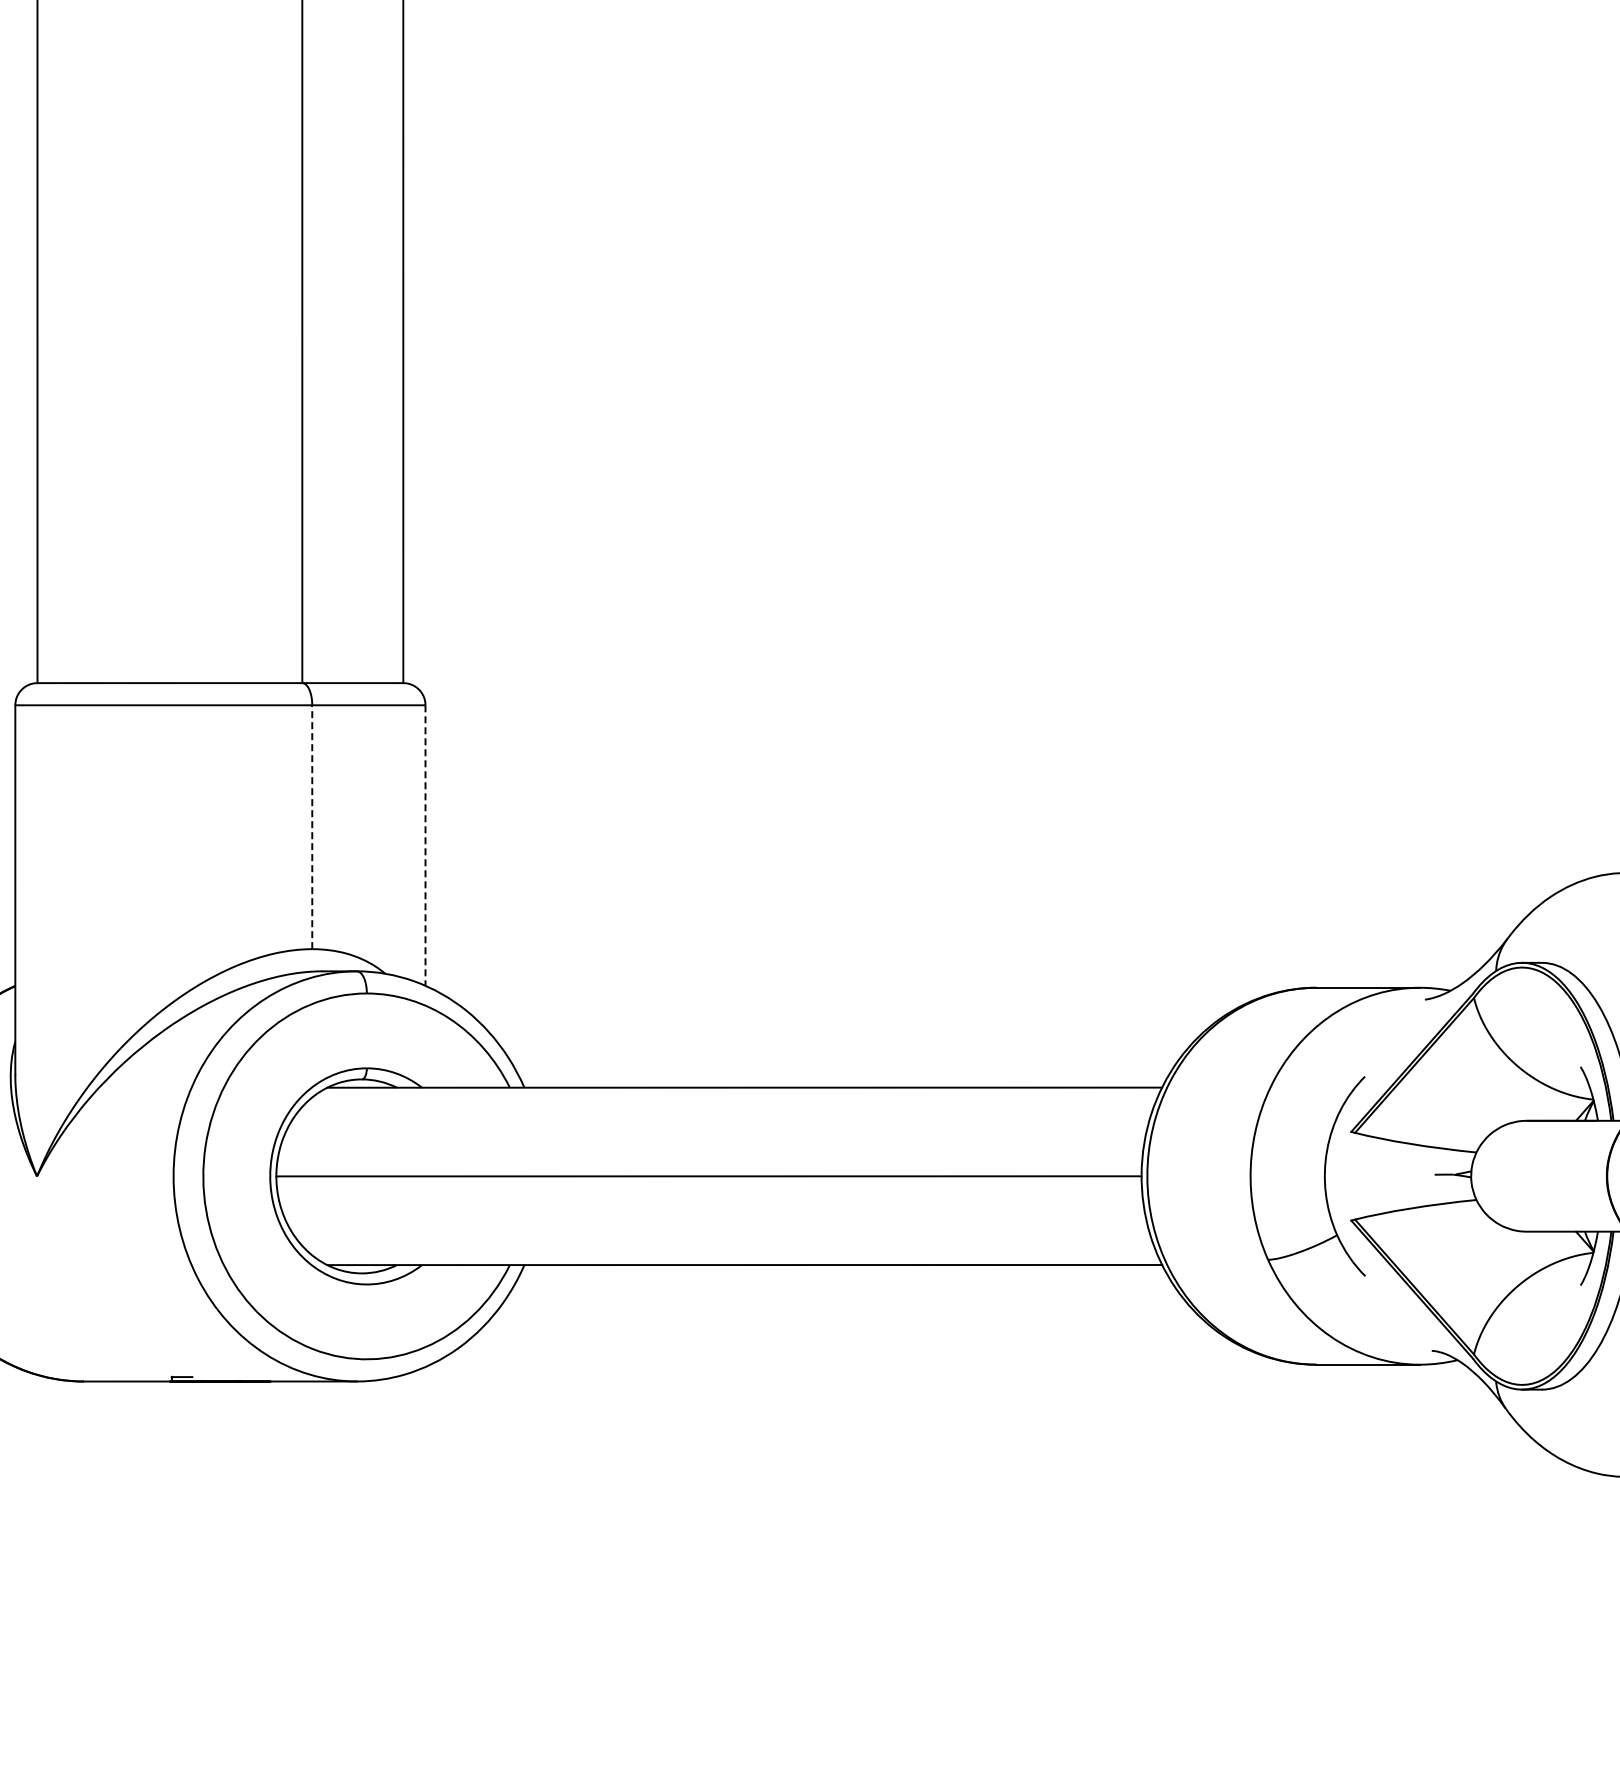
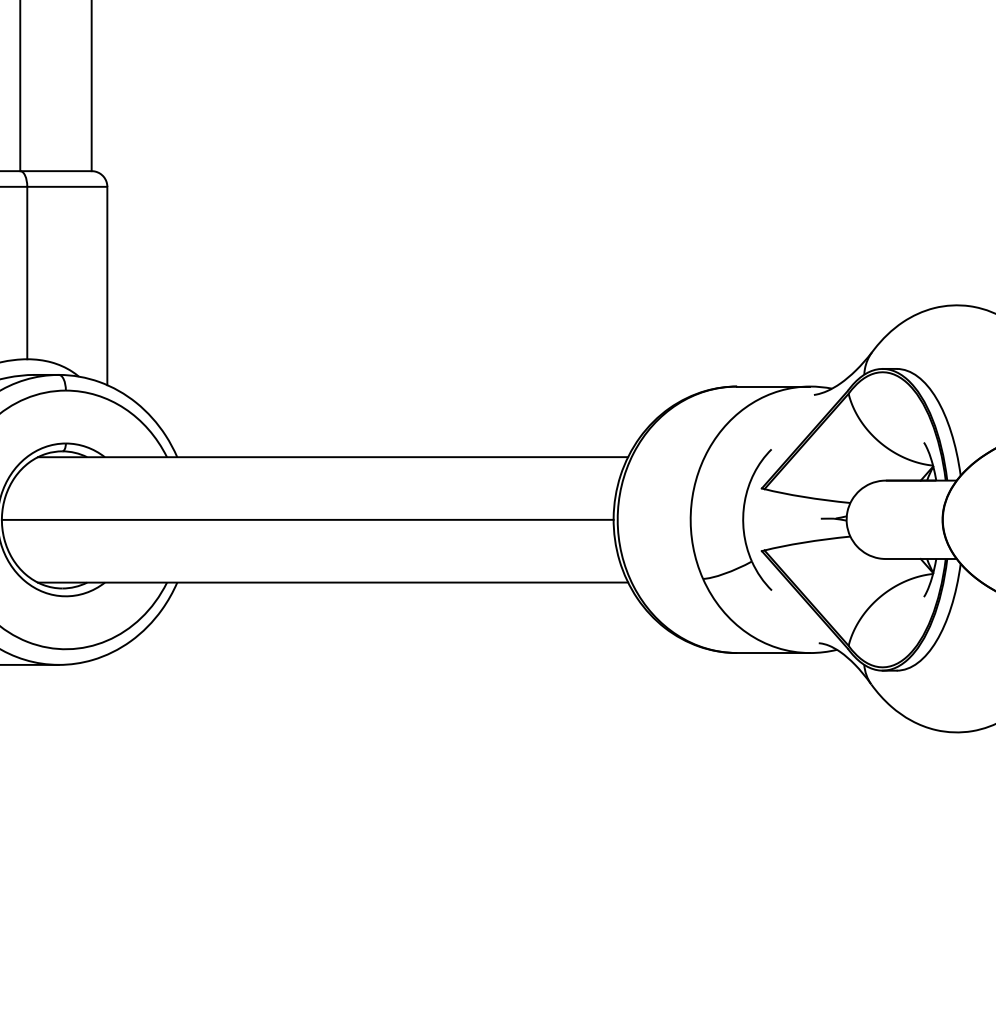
line: (312, 827) -> (27, 273), dashed -> solid
line: (425, 846) -> (107, 286), dashed -> solid

